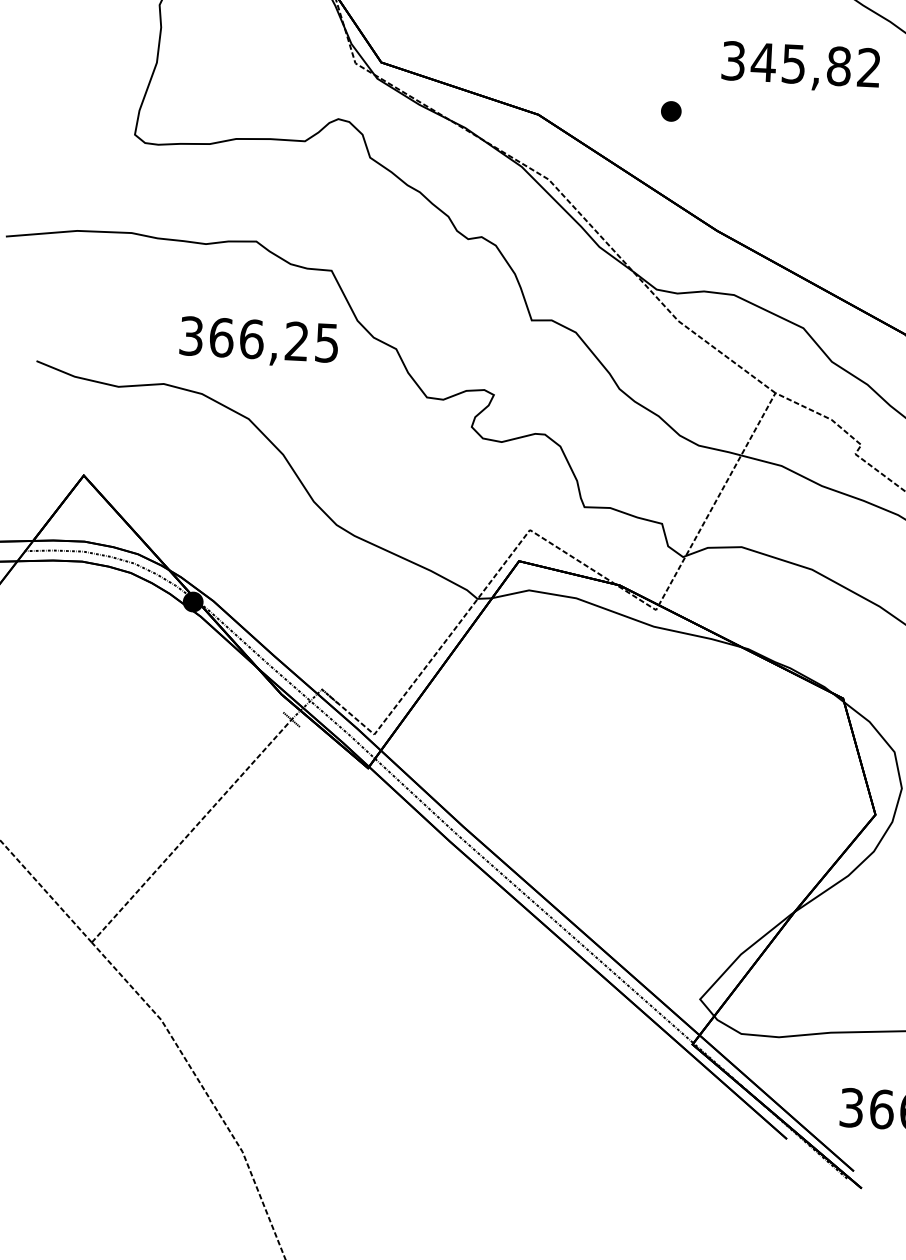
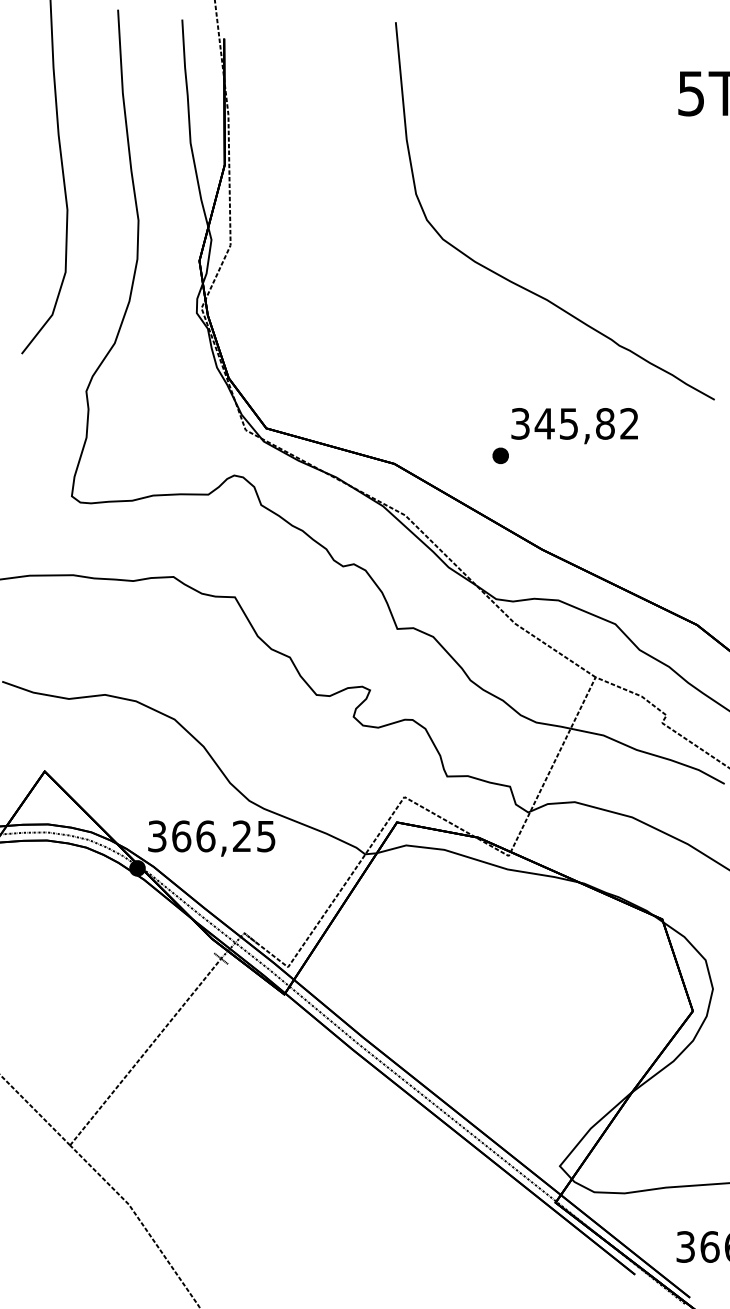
text: (800, 67) -> (574, 426), moved
text: (258, 342) -> (211, 838), moved

